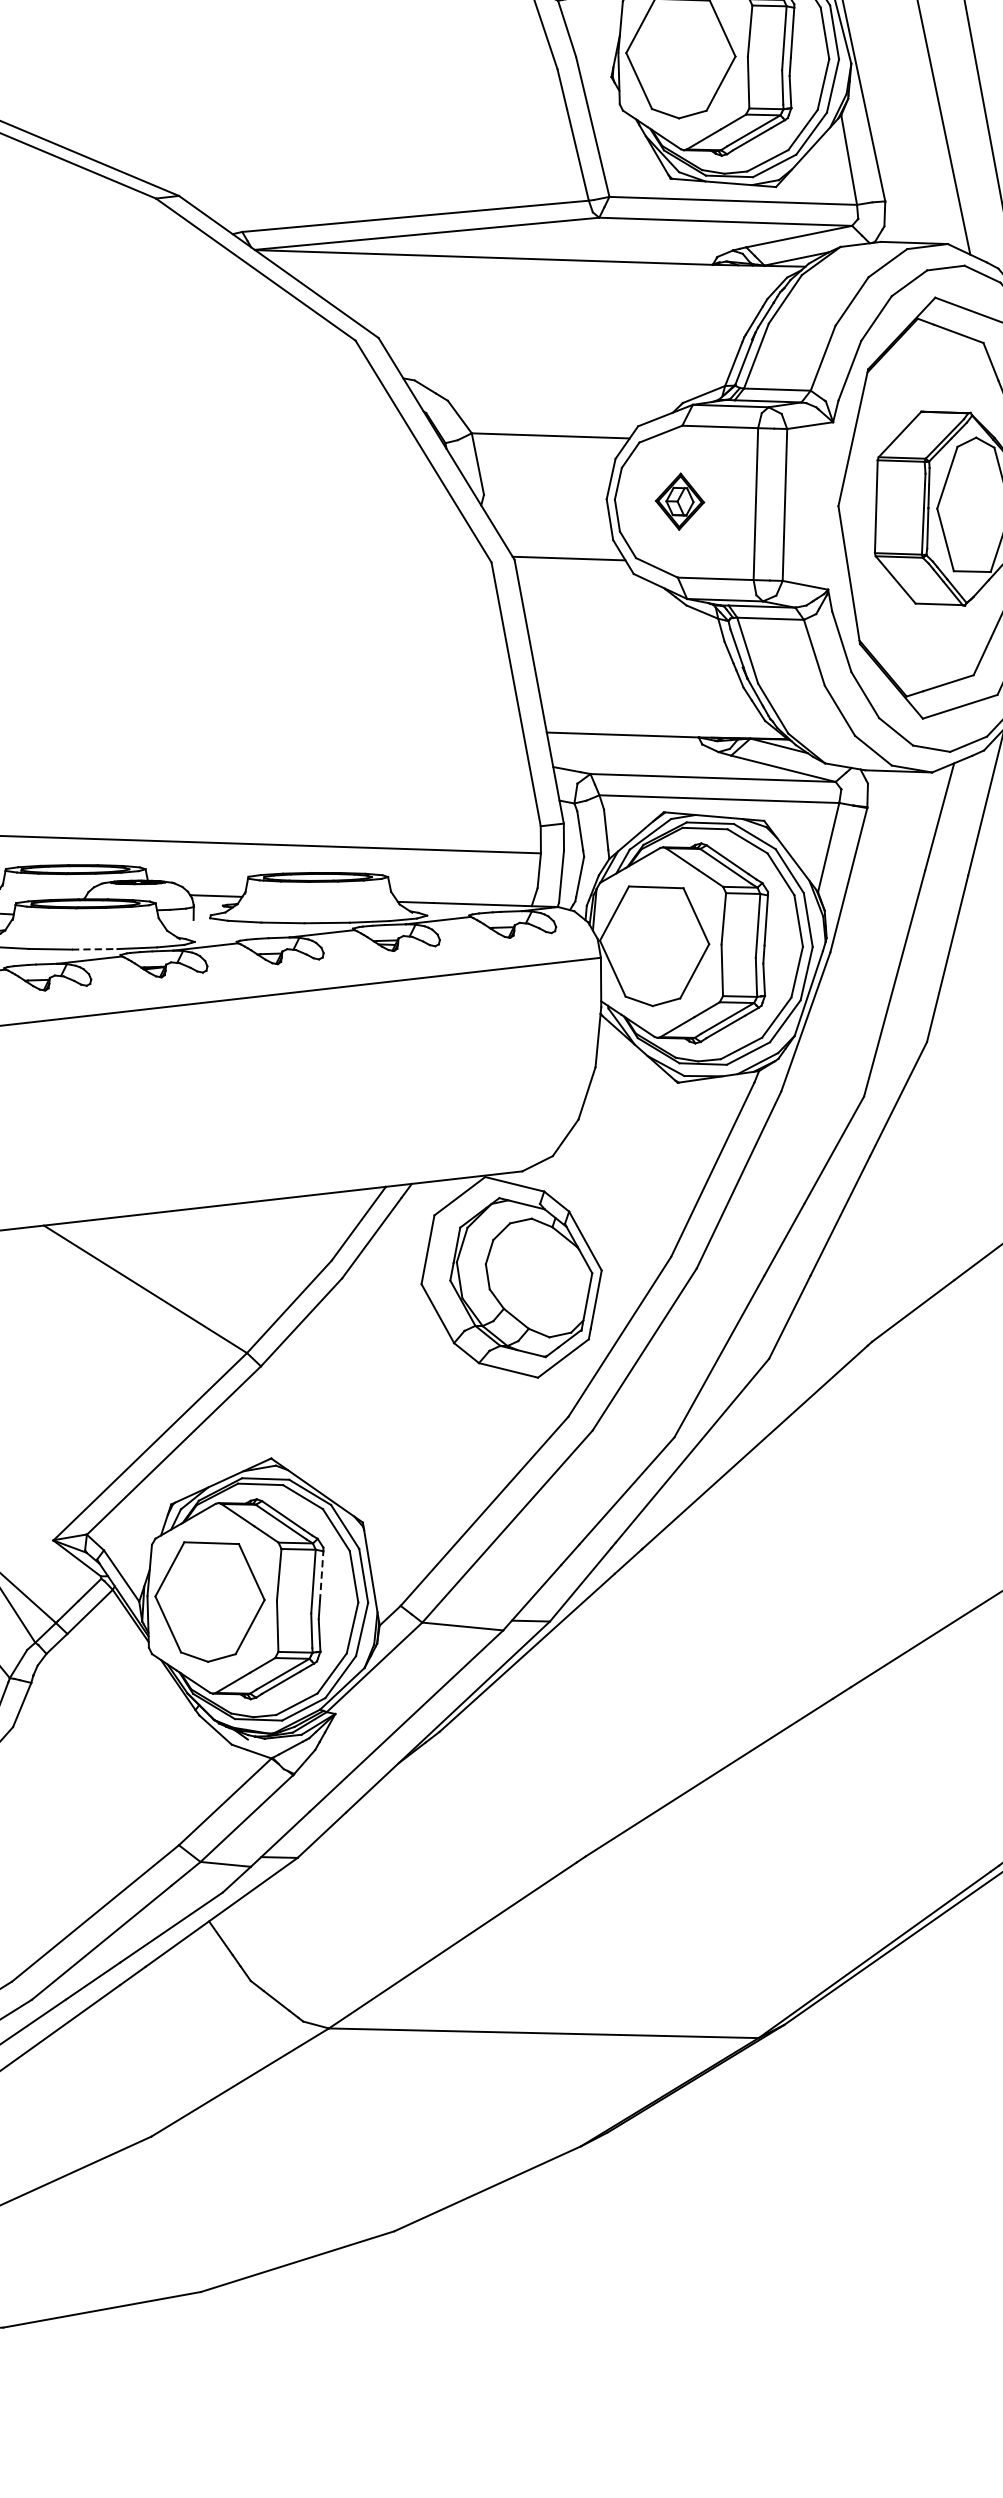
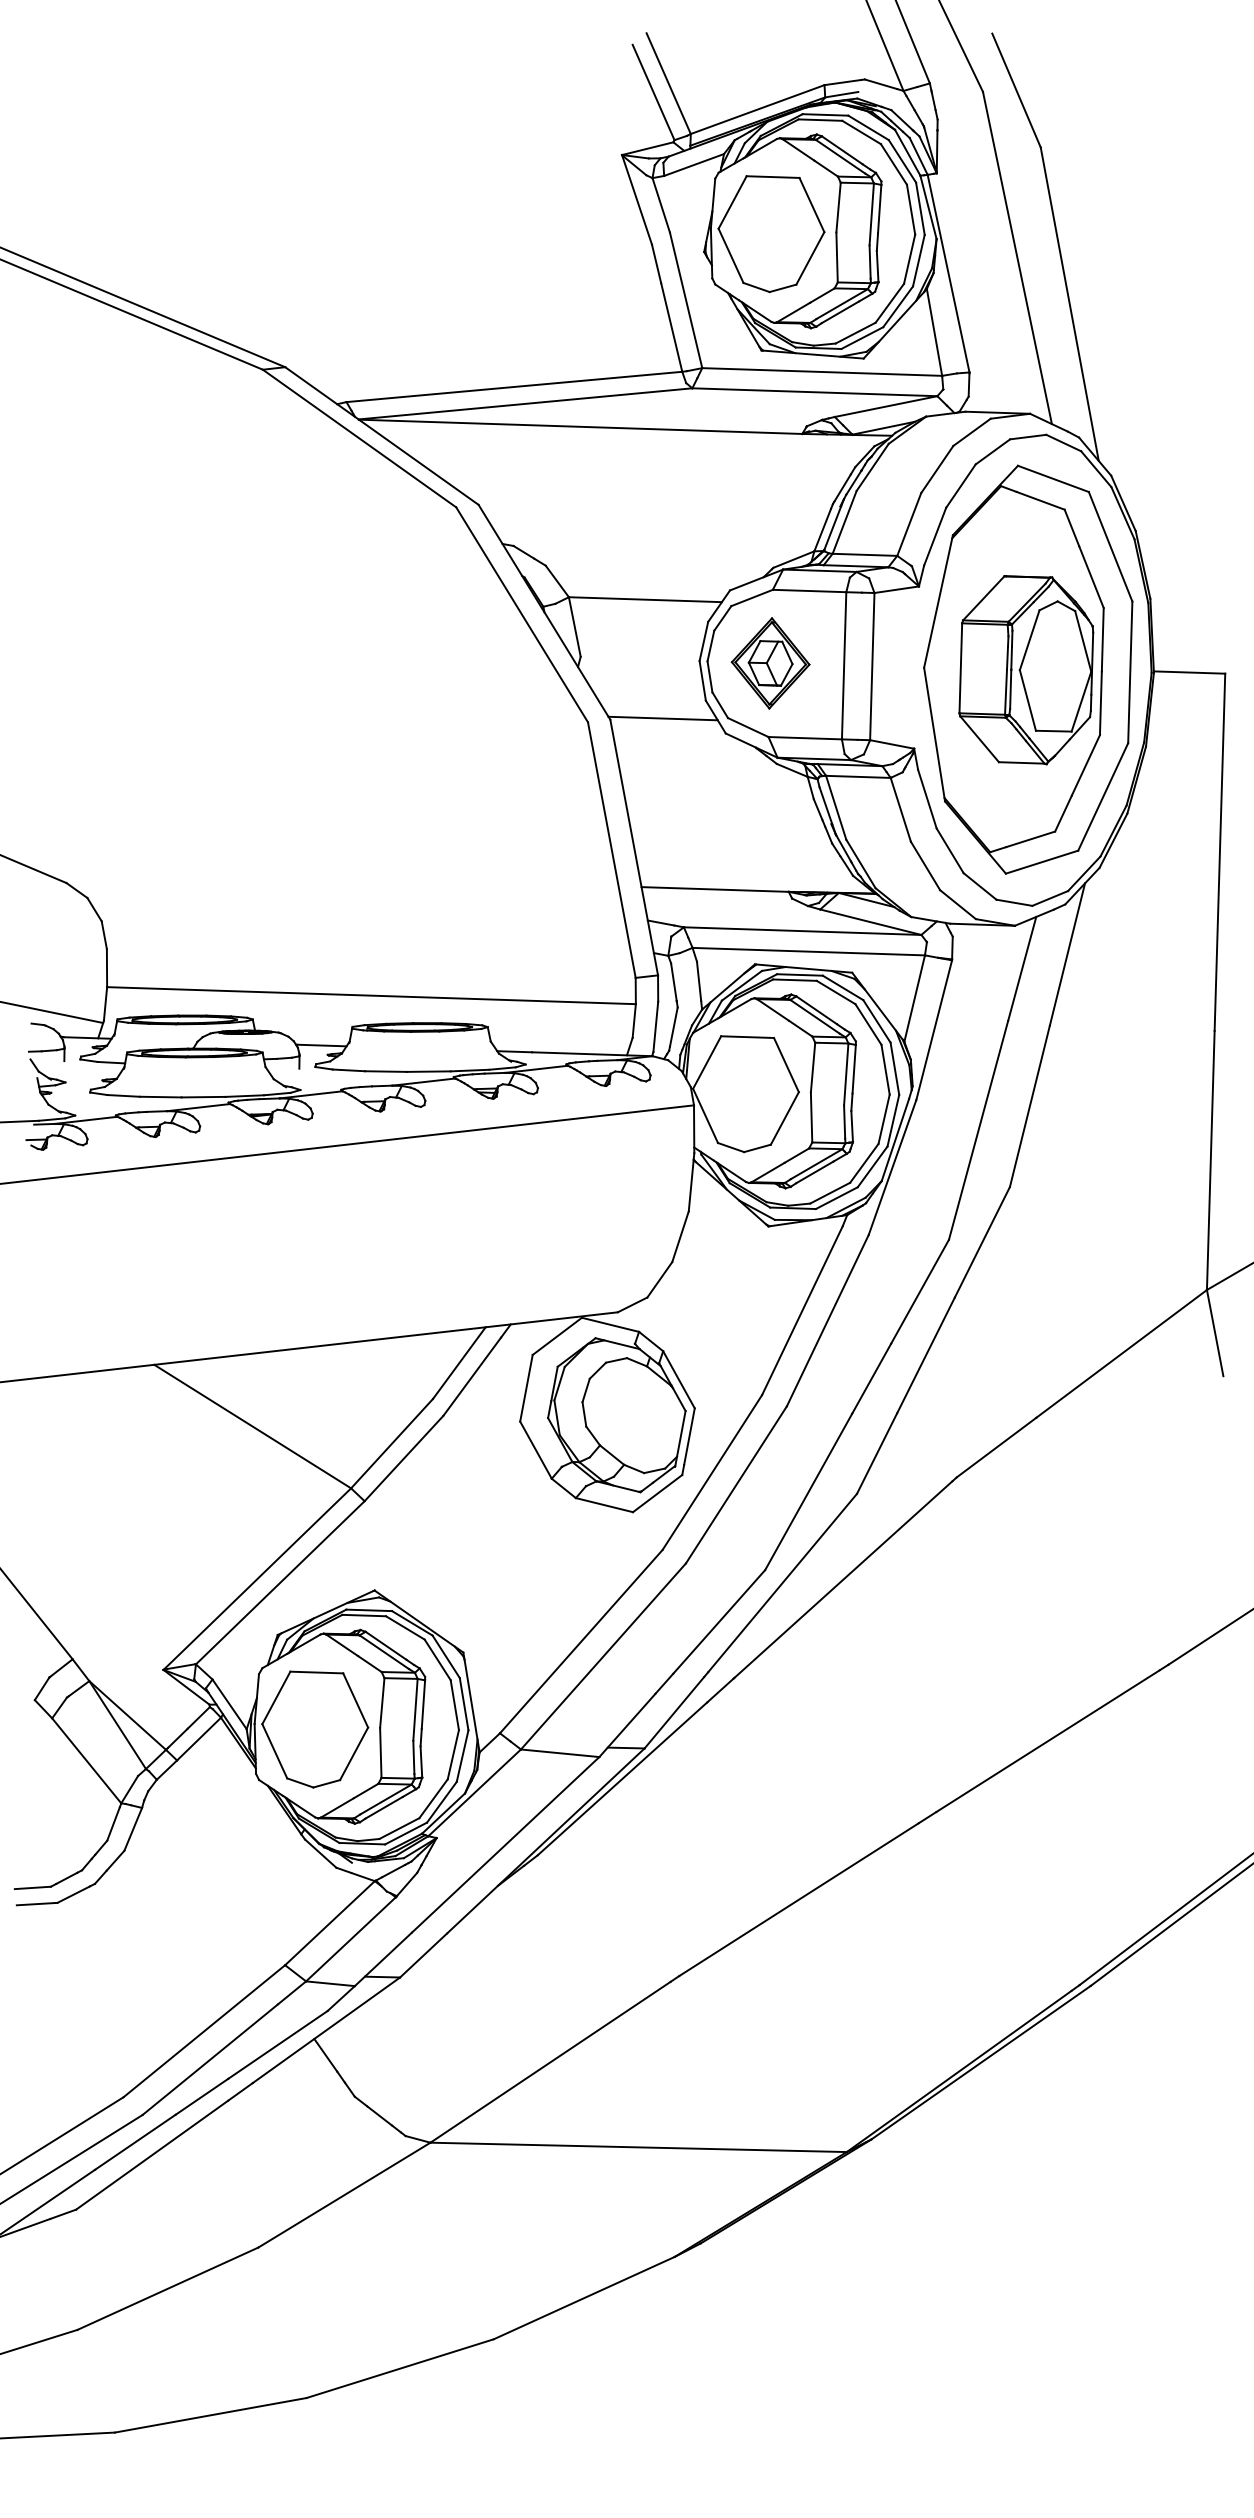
part: (679, 501) -> (770, 663), size x1.67
line: (94, 949) -> (203, 1097), dashed -> solid
line: (321, 1576) -> (423, 1704), dashed -> solid

